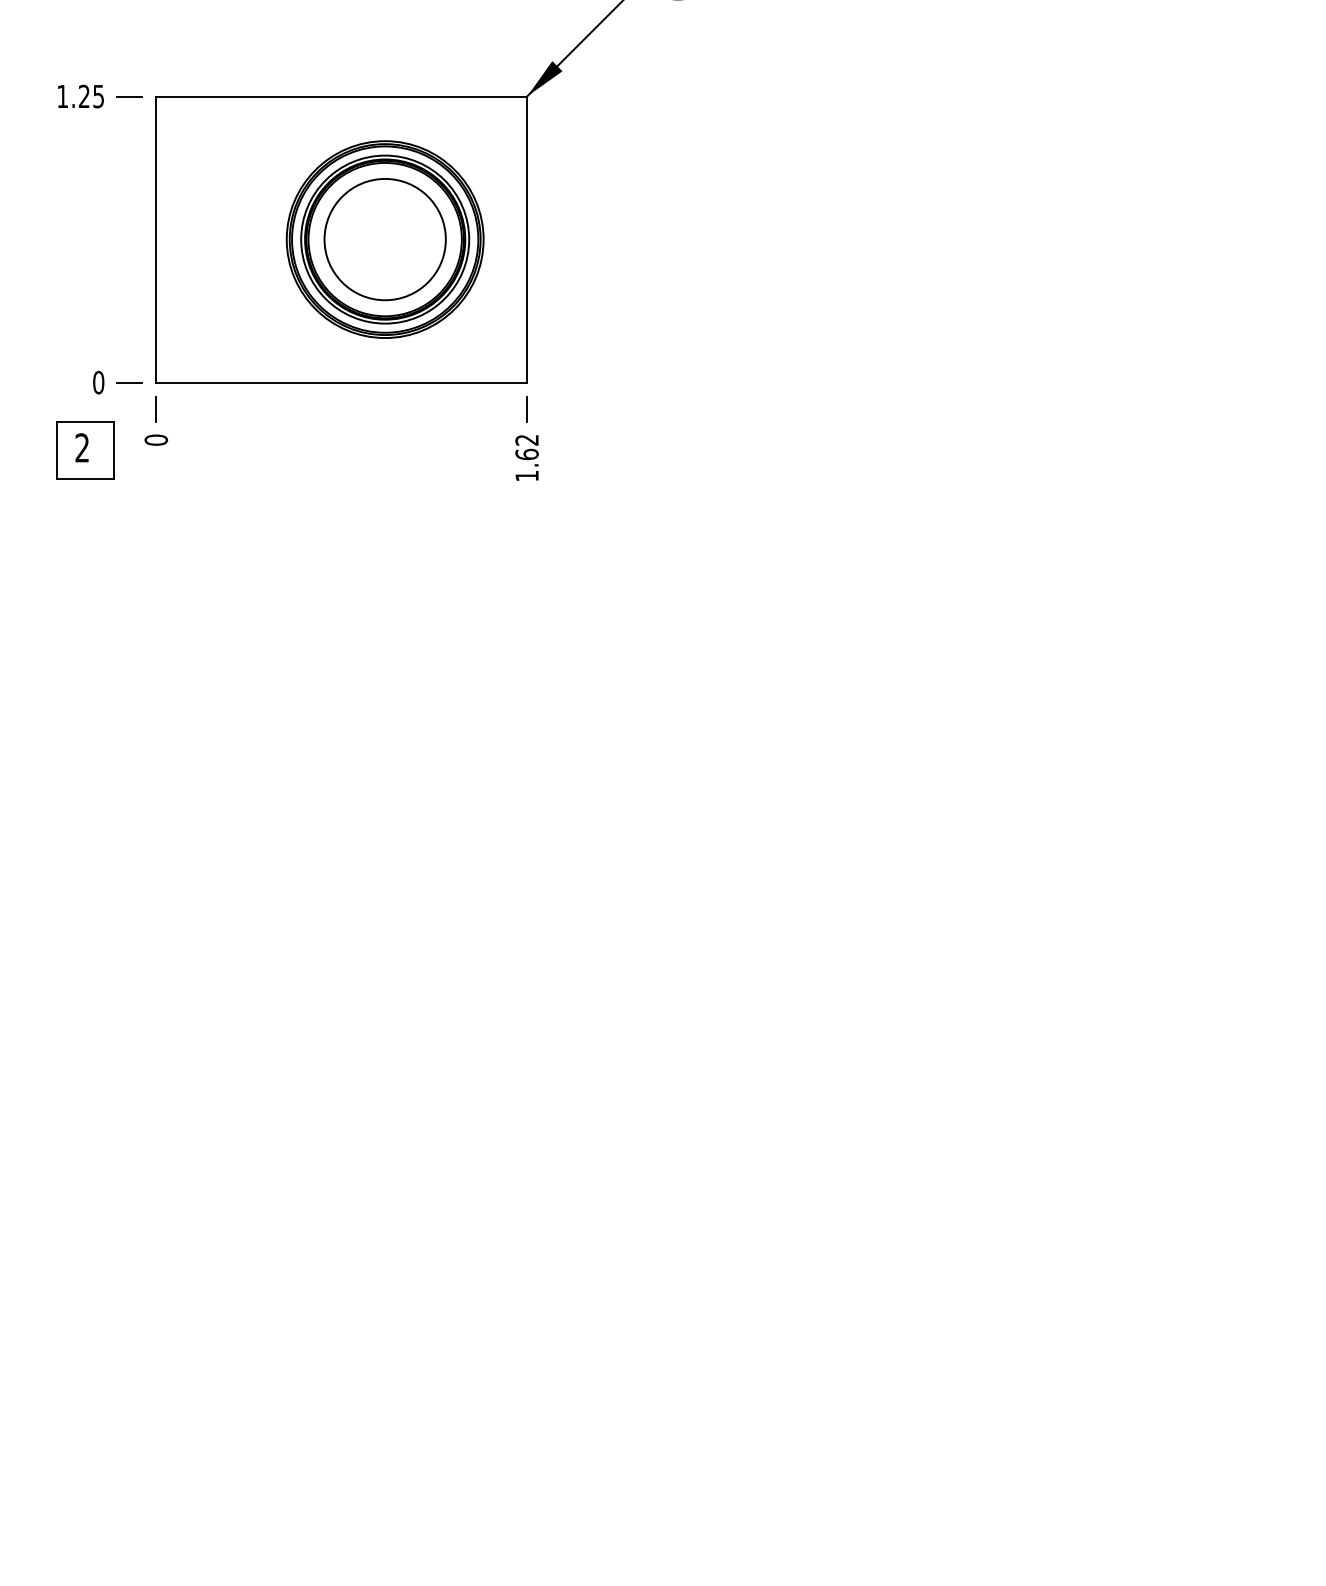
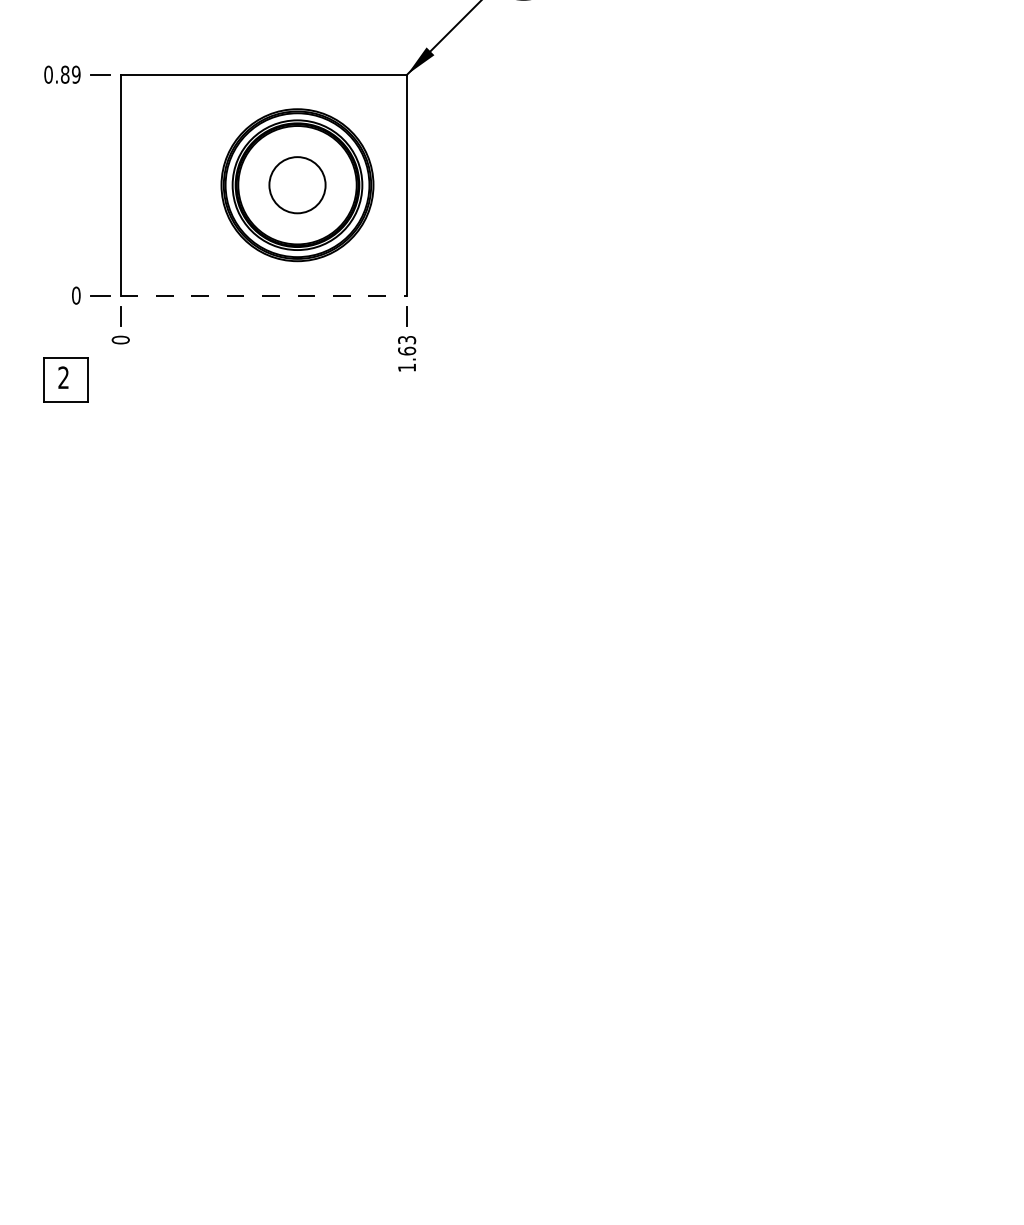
text: (80, 96) -> (62, 74), 1.25 -> 0.89
circle: (384, 239) -> (296, 185), size x0.6
line: (342, 382) -> (264, 295), solid -> dashed
text: (526, 439) -> (406, 339), 1.62 -> 1.63
part: (85, 450) -> (66, 379), moved

